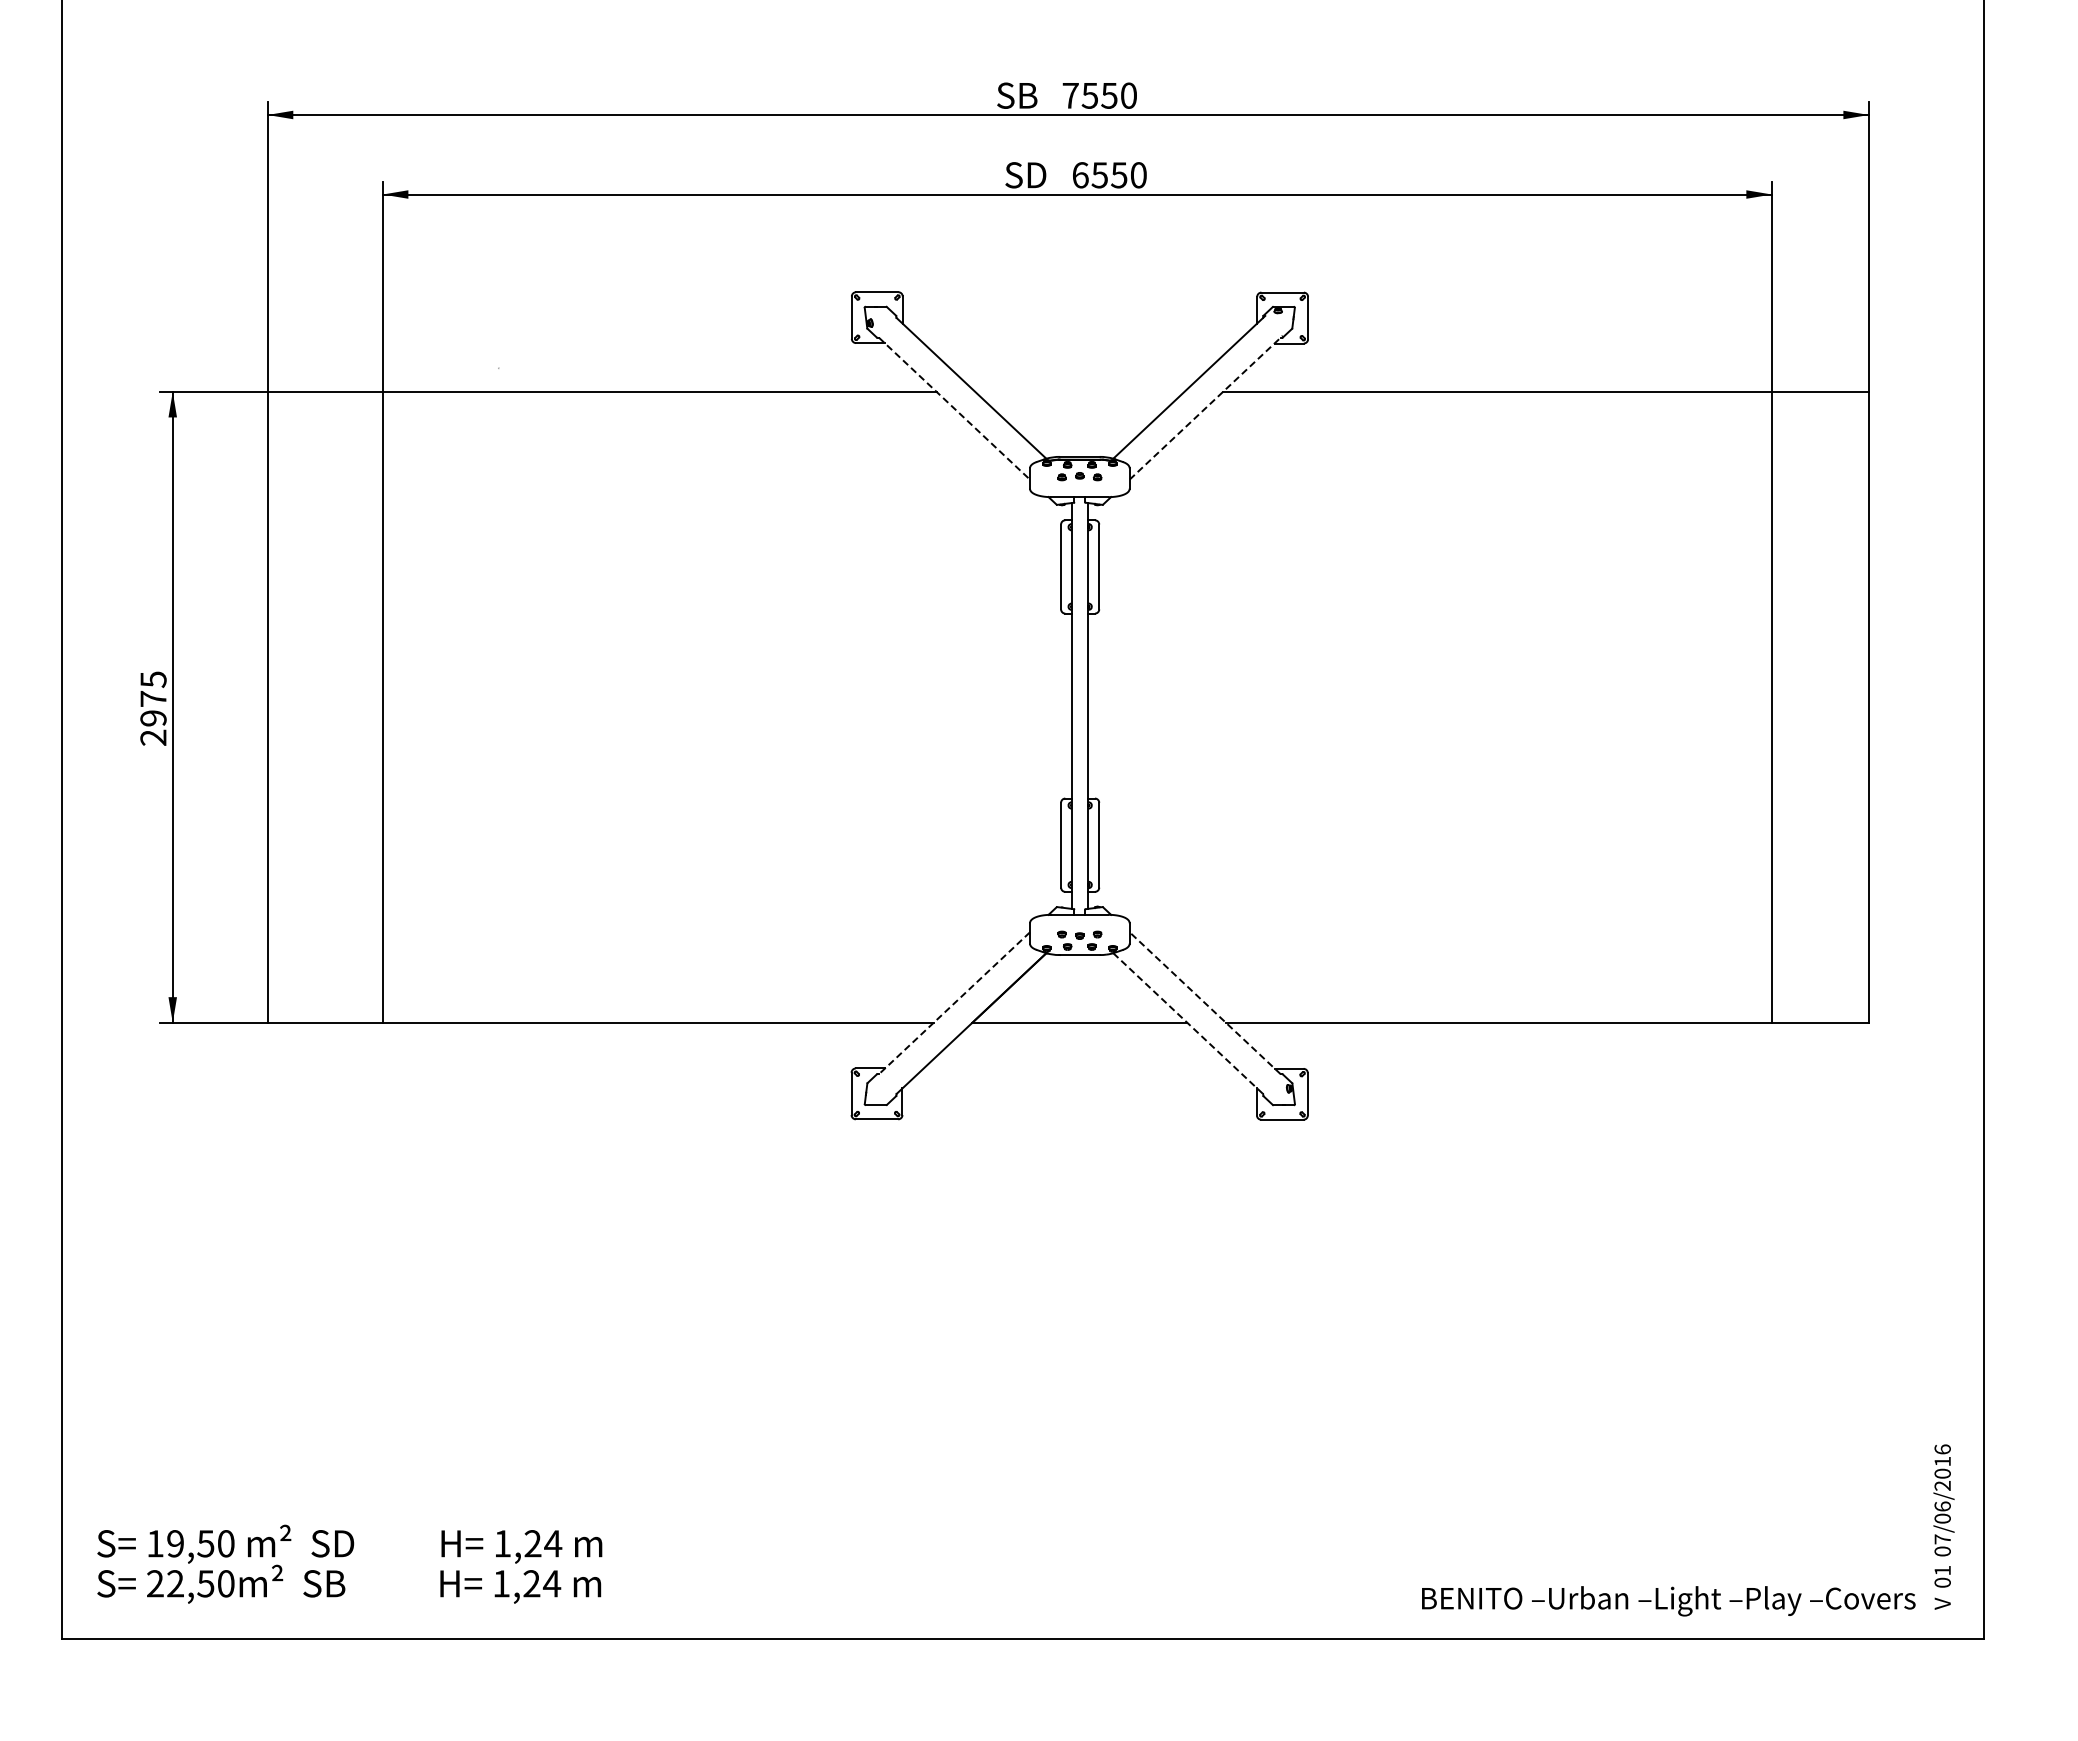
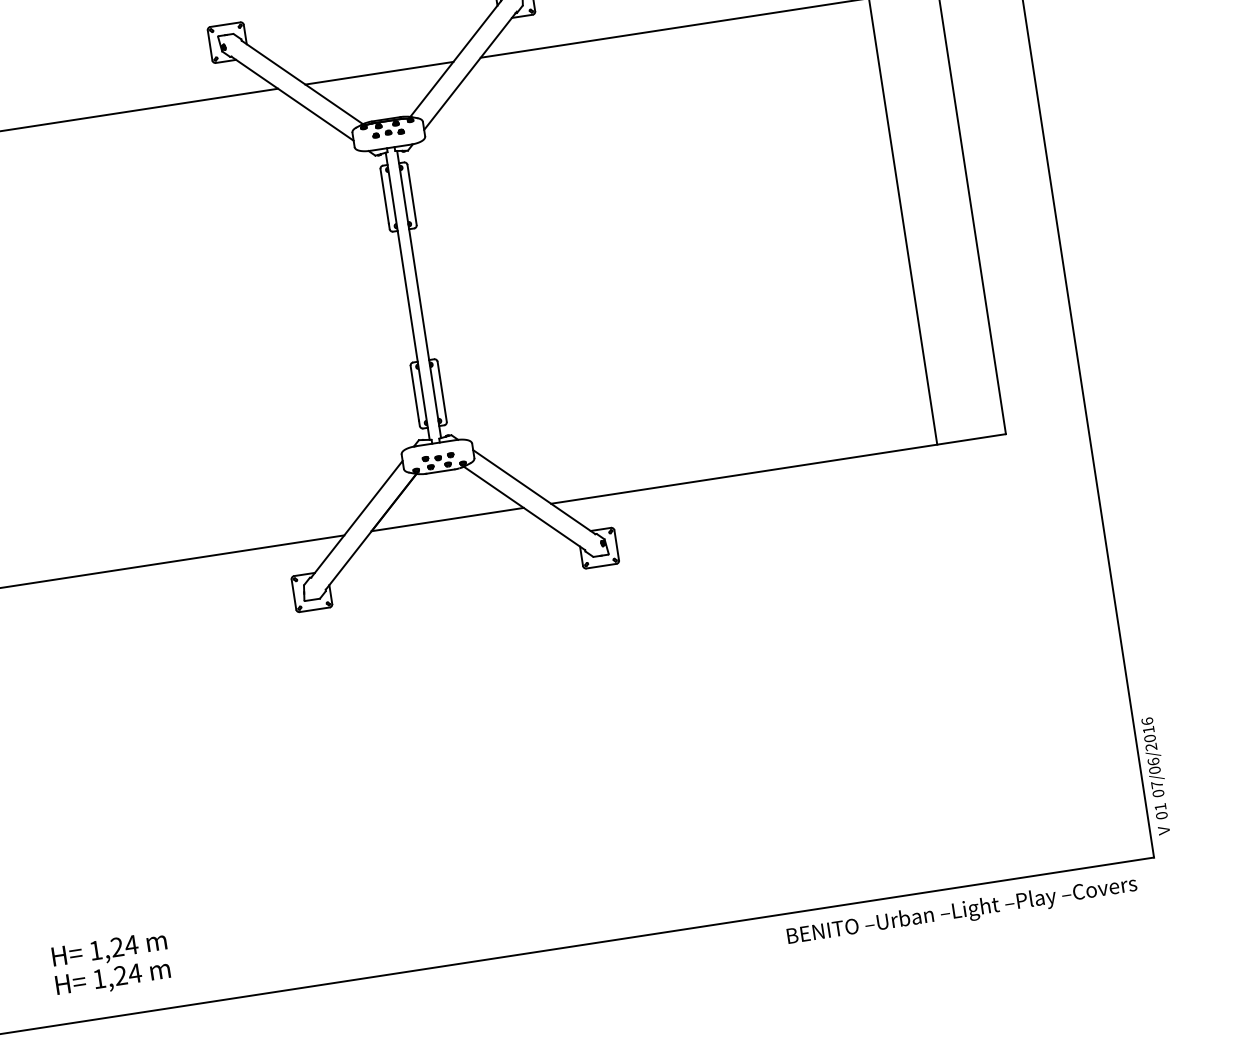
line: (1079, 391) -> (379, 73), added
line: (1206, 407) -> (470, 70), dashed -> solid
line: (954, 408) -> (292, 98), dashed -> solid
line: (954, 1003) -> (356, 519), dashed -> solid
line: (1205, 1003) -> (534, 492), dashed -> solid
line: (1188, 1023) -> (524, 508), dashed -> solid
text: (1943, 1526) -> (1156, 775), moved
text: (1668, 1601) -> (962, 911), moved

